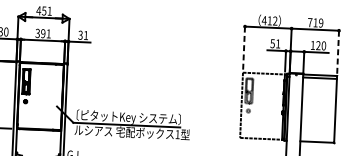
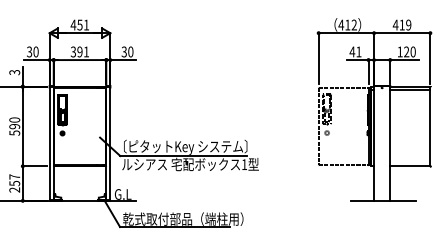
text: (310, 22) -> (395, 24), 719 -> 419
text: (85, 35) -> (130, 51), 31 -> 30
text: (272, 43) -> (352, 51), 51 -> 41
line: (243, 47) -> (318, 58), dashed -> solid
line: (338, 52) -> (430, 58), dashed -> solid

